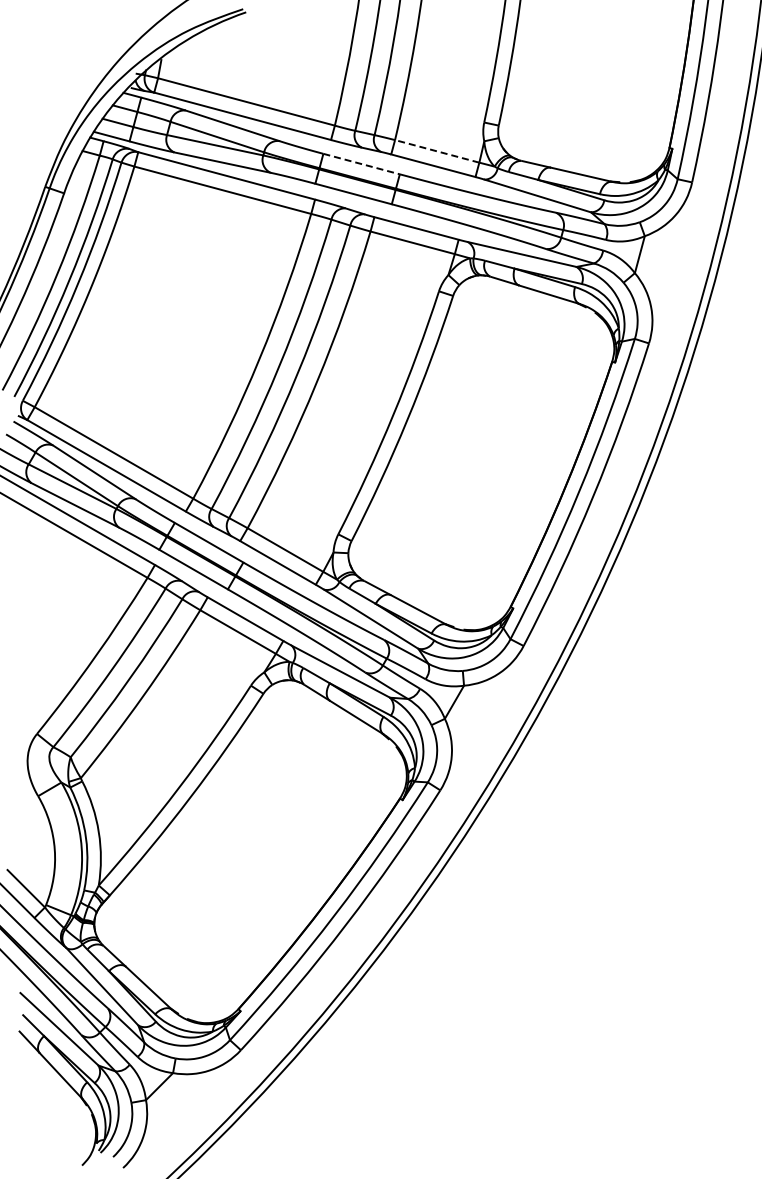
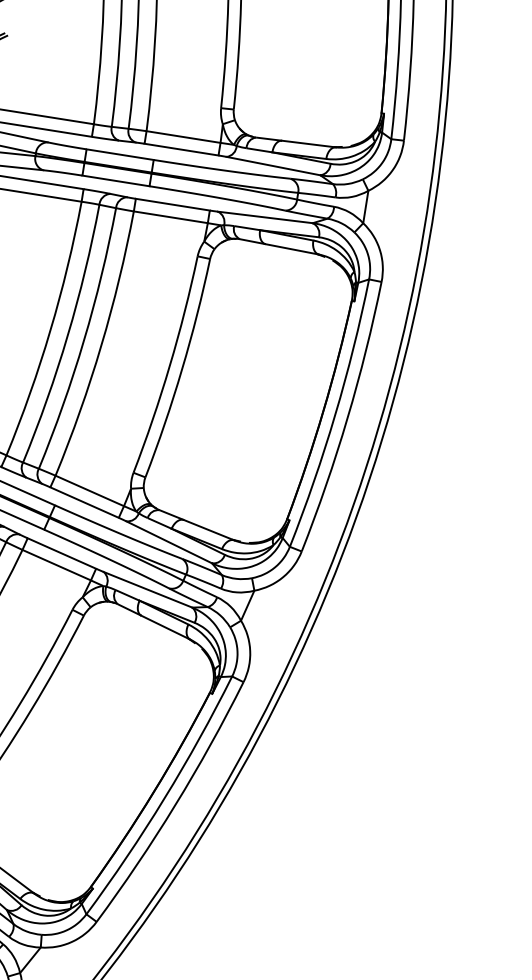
line: (437, 151) -> (183, 137), dashed -> solid
line: (361, 164) -> (120, 155), dashed -> solid

